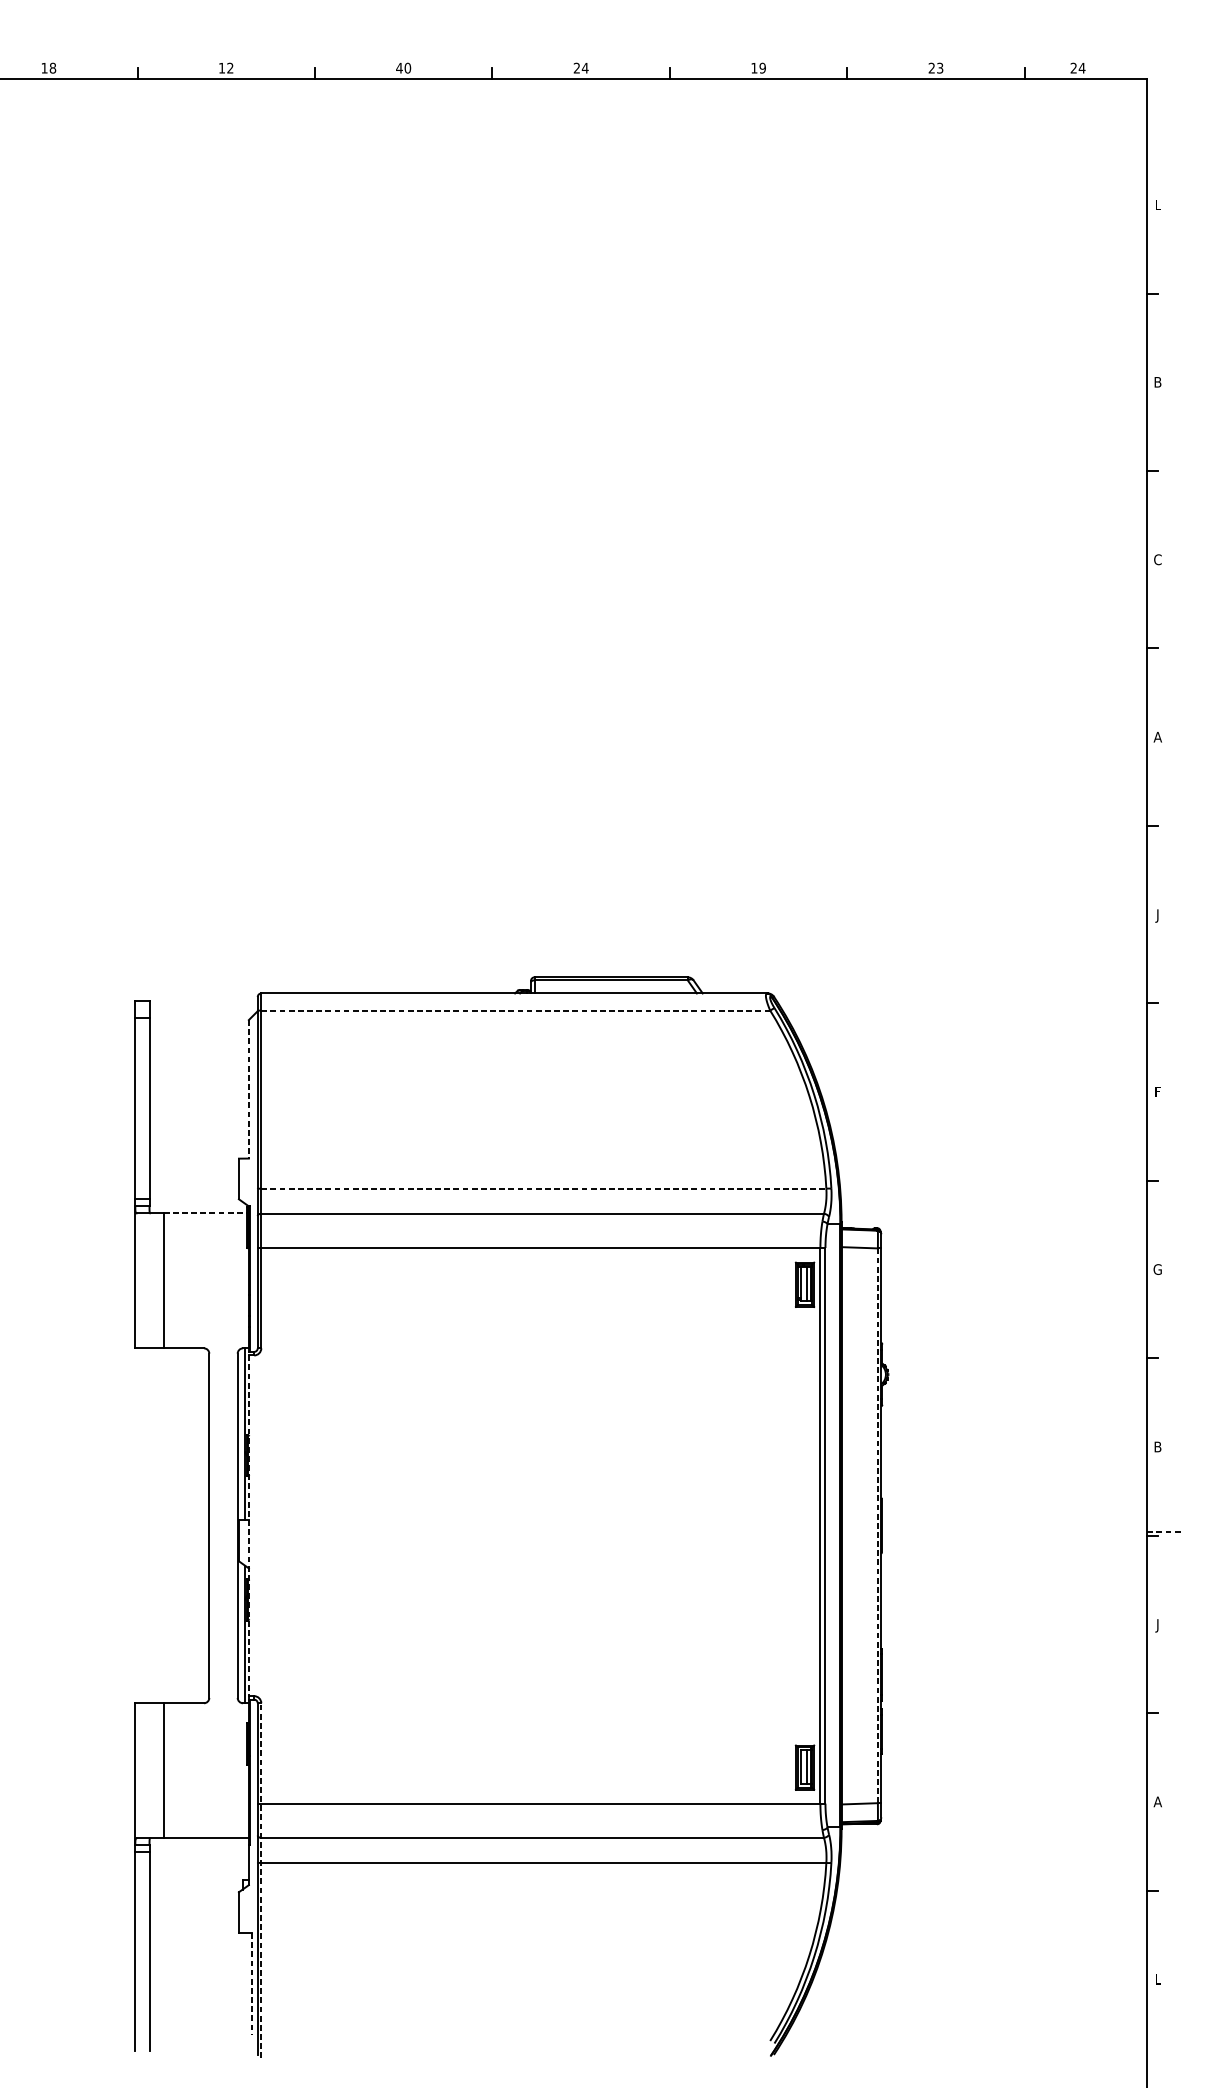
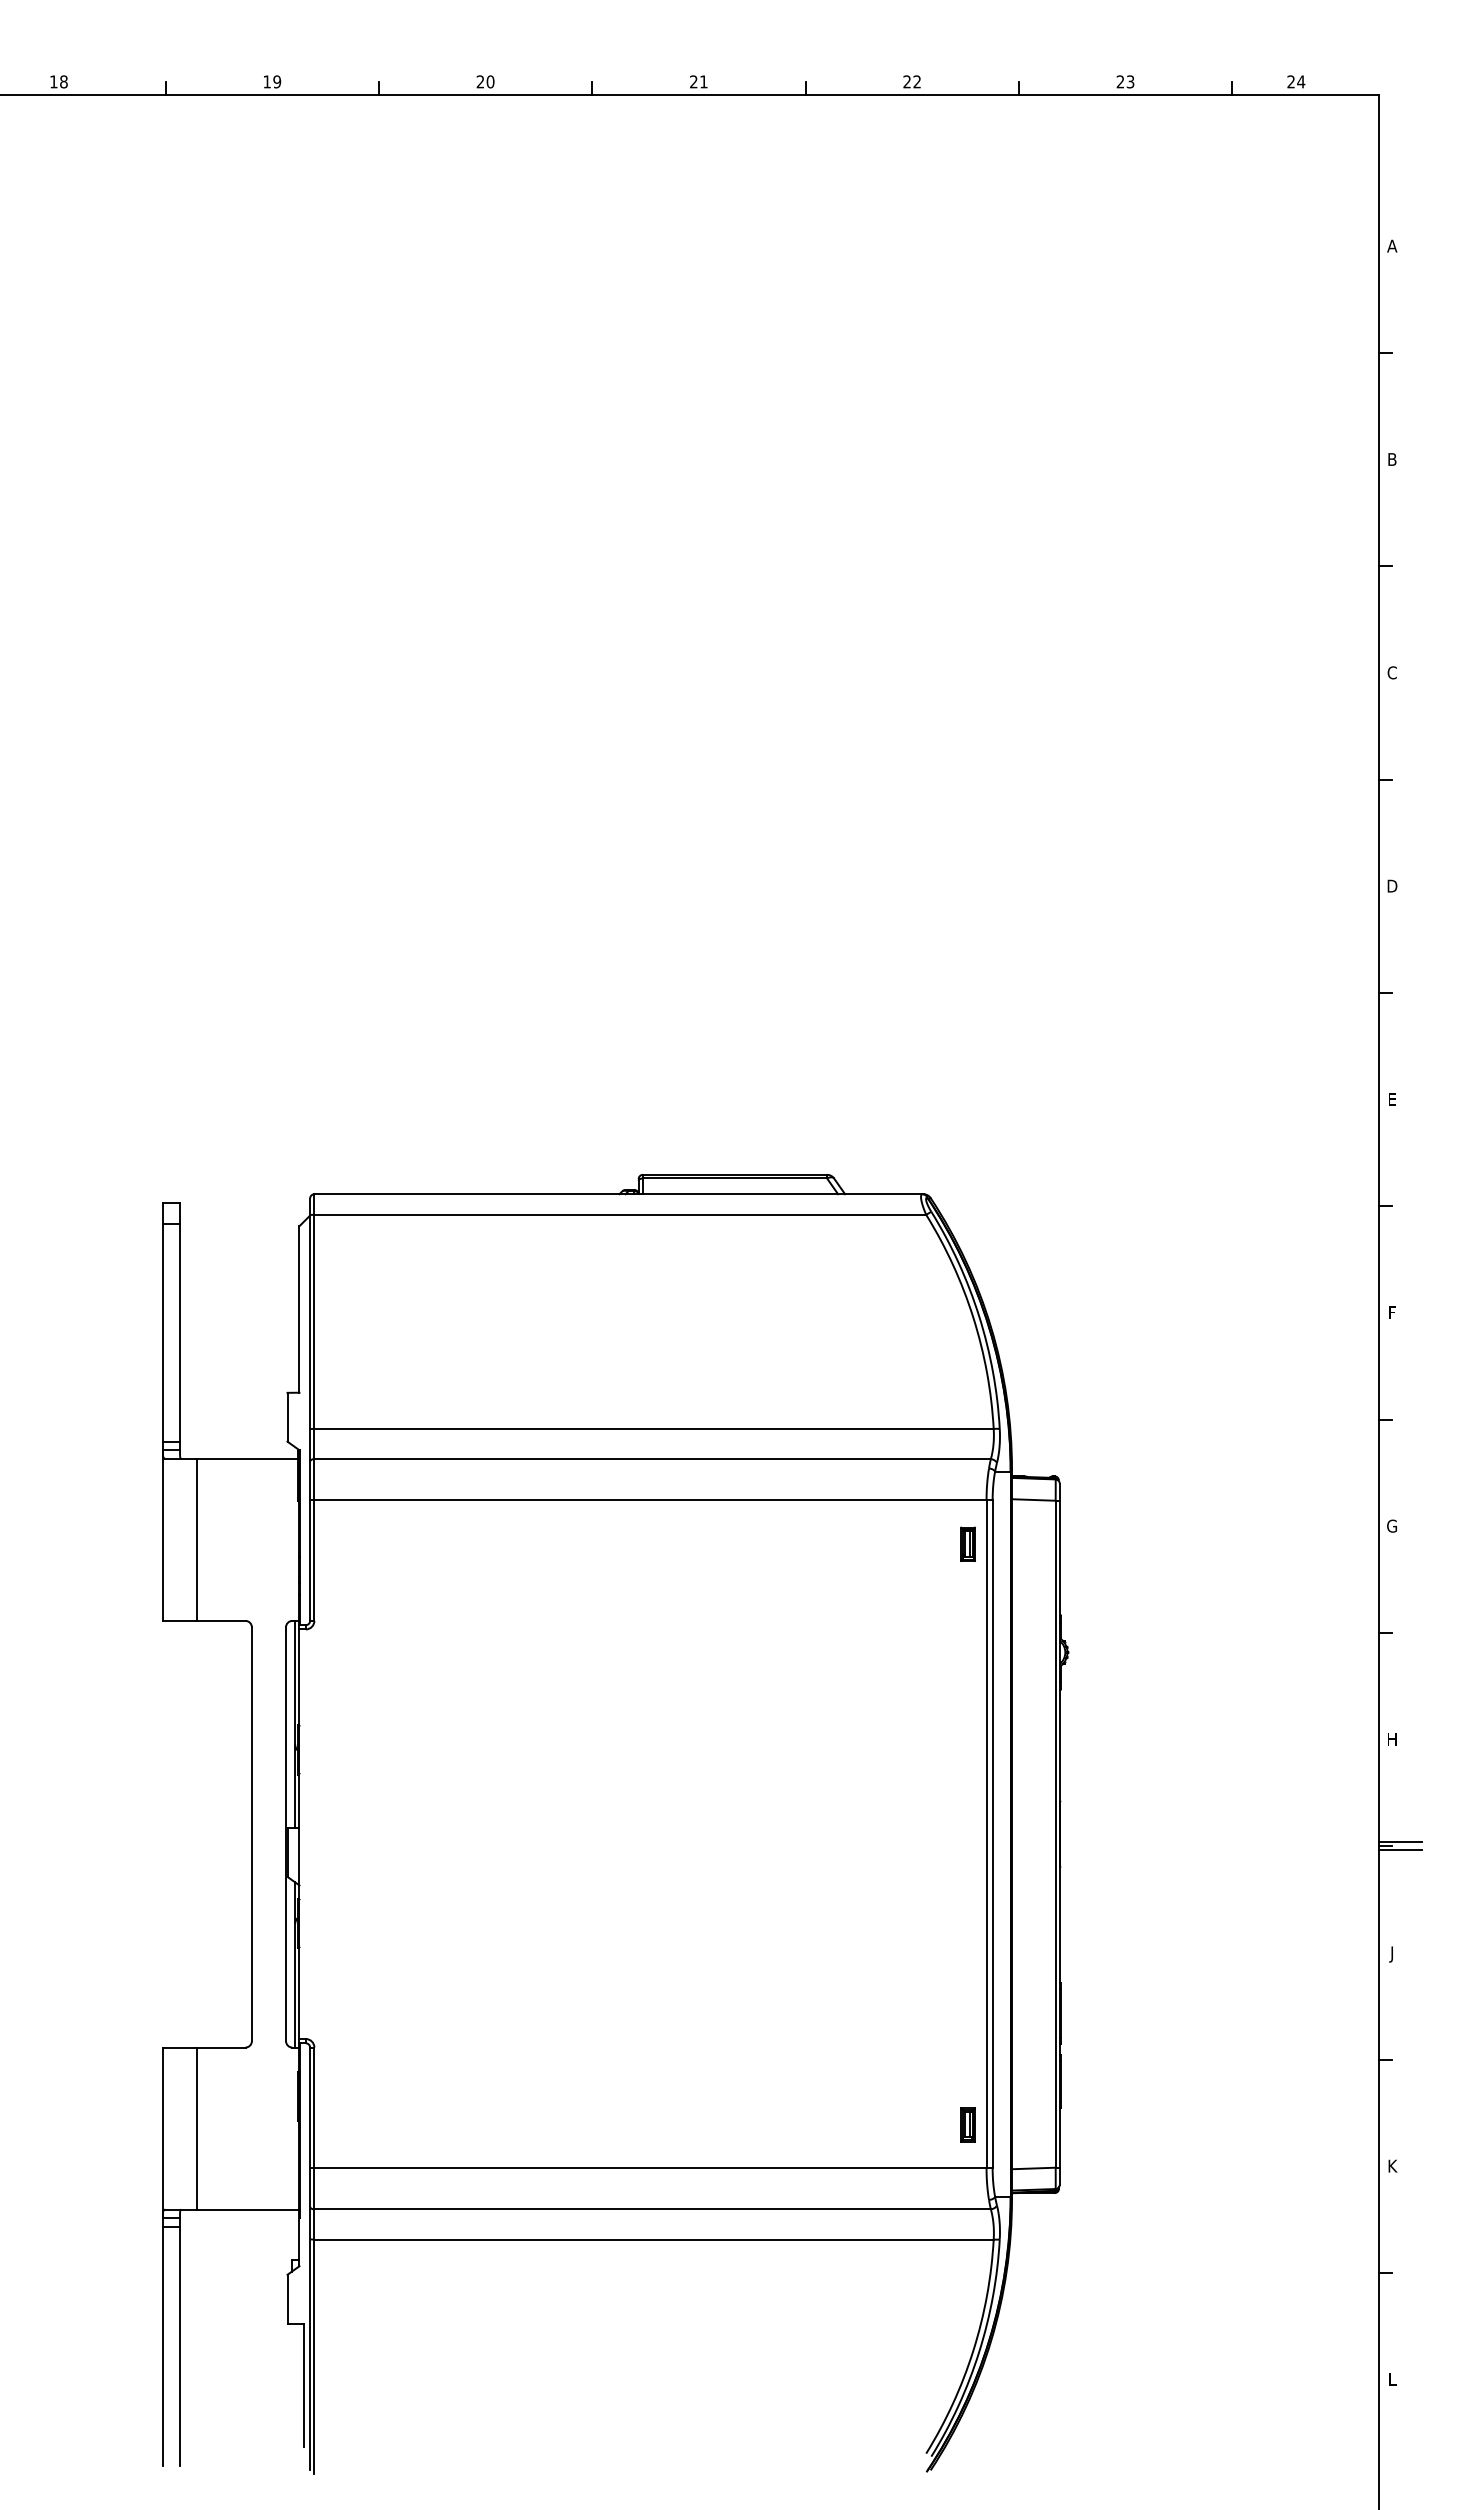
text: (230, 67) -> (277, 81), 12 -> 19
text: (399, 67) -> (480, 81), 40 -> 20
text: (584, 67) -> (703, 81), 24 -> 21
text: (758, 67) -> (912, 81), 19 -> 22
text: (1158, 204) -> (1392, 245), L -> A
text: (1158, 736) -> (1392, 885), A -> D
text: (1158, 916) -> (1392, 1101), J -> E
line: (515, 1010) -> (620, 1214), dashed -> solid
line: (248, 1089) -> (299, 1309), dashed -> solid
line: (544, 1188) -> (654, 1428), dashed -> solid
line: (205, 1213) -> (247, 1458), dashed -> solid
part: (804, 1283) -> (967, 1543), size x0.62
text: (1158, 1447) -> (1392, 1739), B -> H
line: (248, 1525) -> (299, 1833), dashed -> solid
line: (877, 1525) -> (1055, 1833), dashed -> solid
line: (1165, 1531) -> (1401, 1841), dashed -> solid
line: (1164, 1539) -> (1400, 1850), added
part: (804, 1767) -> (967, 2124), size x0.62
text: (1158, 1801) -> (1392, 2165), A -> K
line: (261, 1880) -> (314, 2260), dashed -> solid
line: (252, 1984) -> (303, 2385), dashed -> solid

